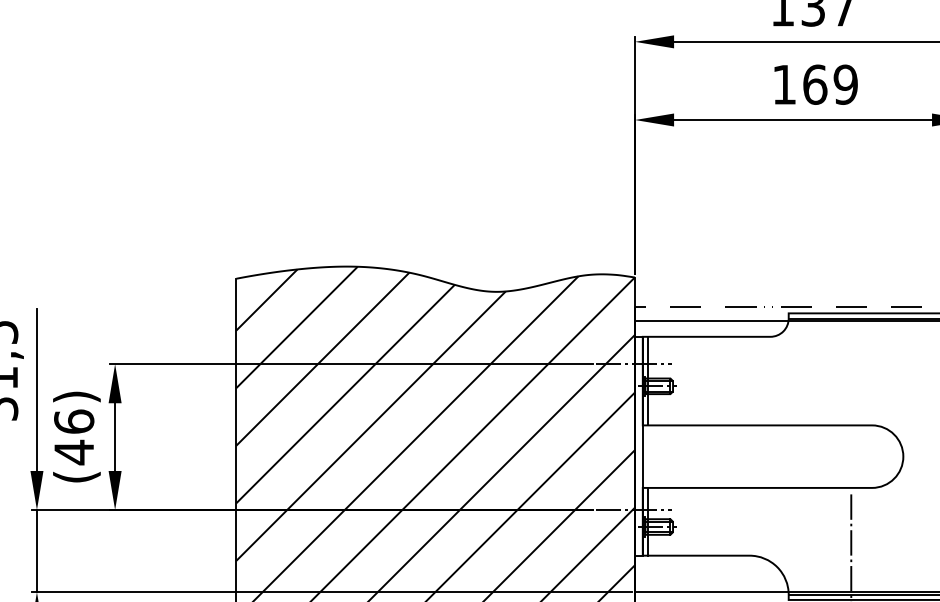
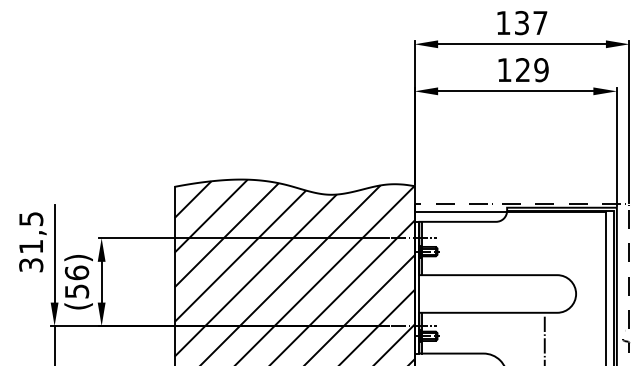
text: (815, 85) -> (523, 70), 169 -> 129
text: (74, 452) -> (77, 291), (46) -> (56)

